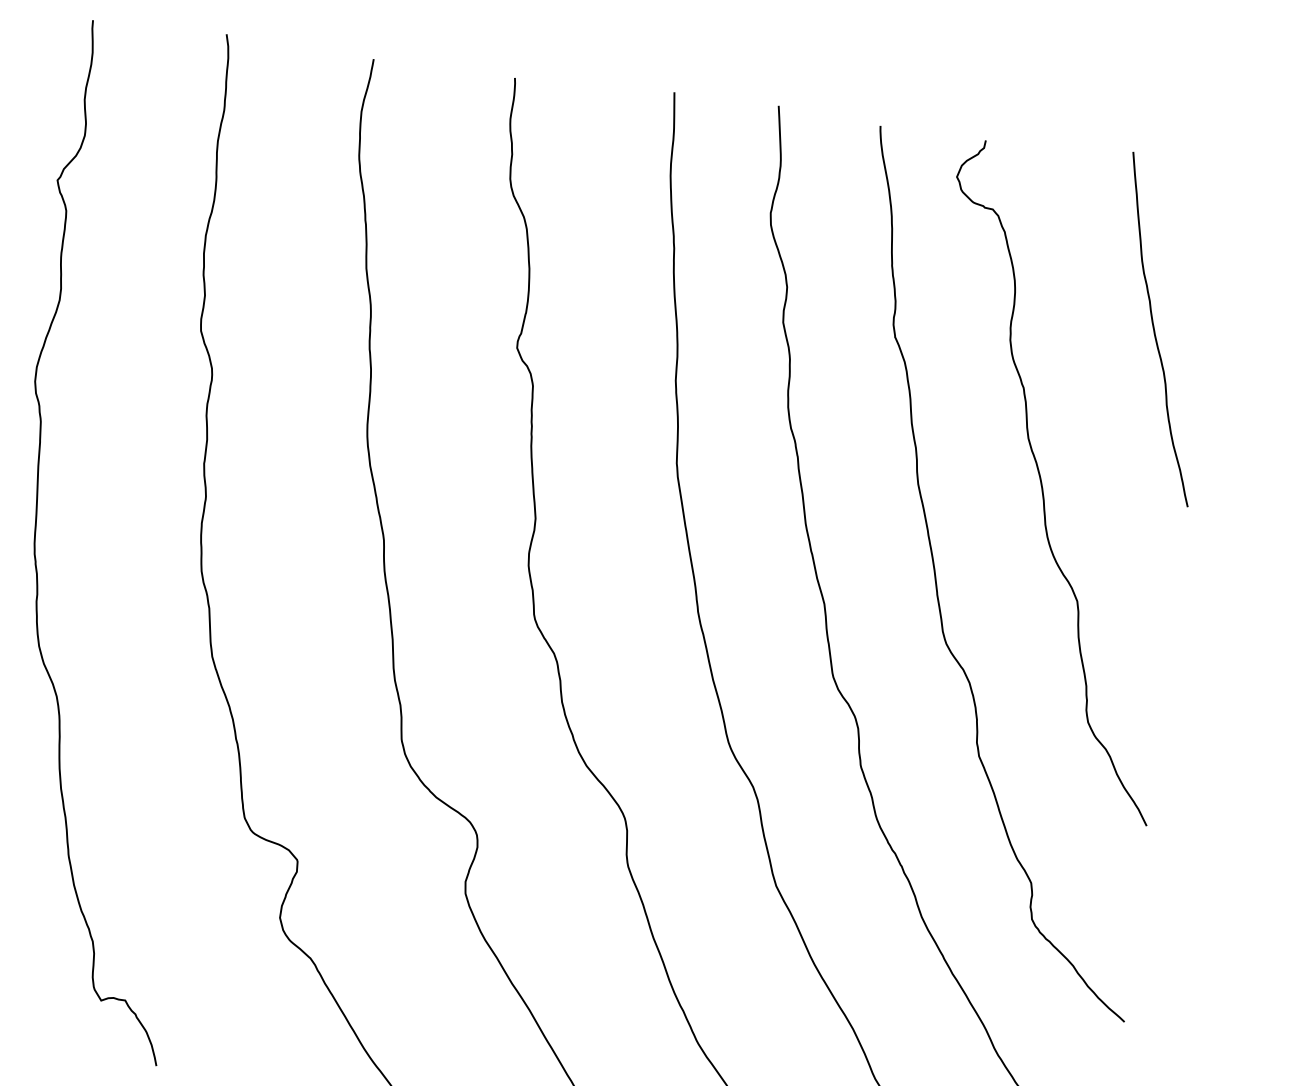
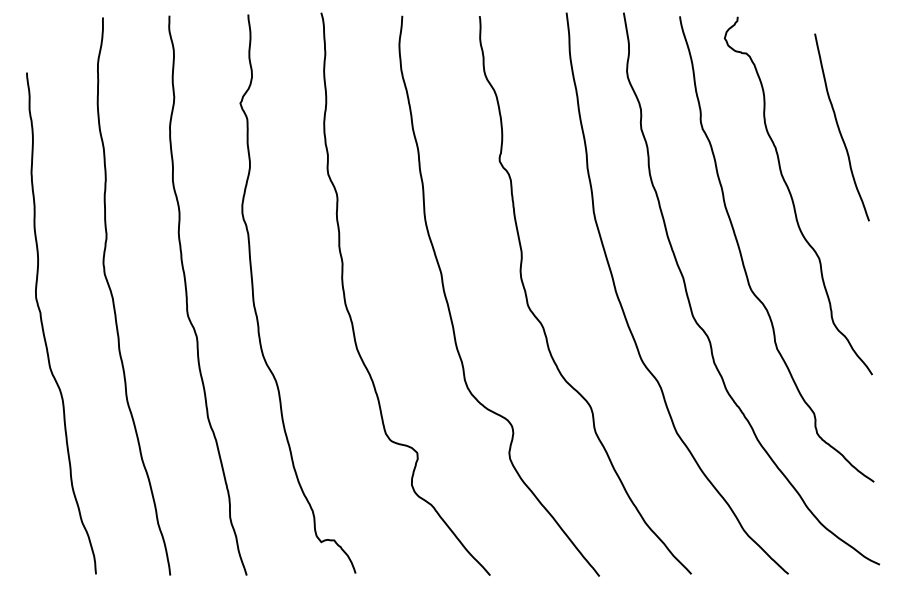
curve: (1155, 328) -> (839, 127), moved

